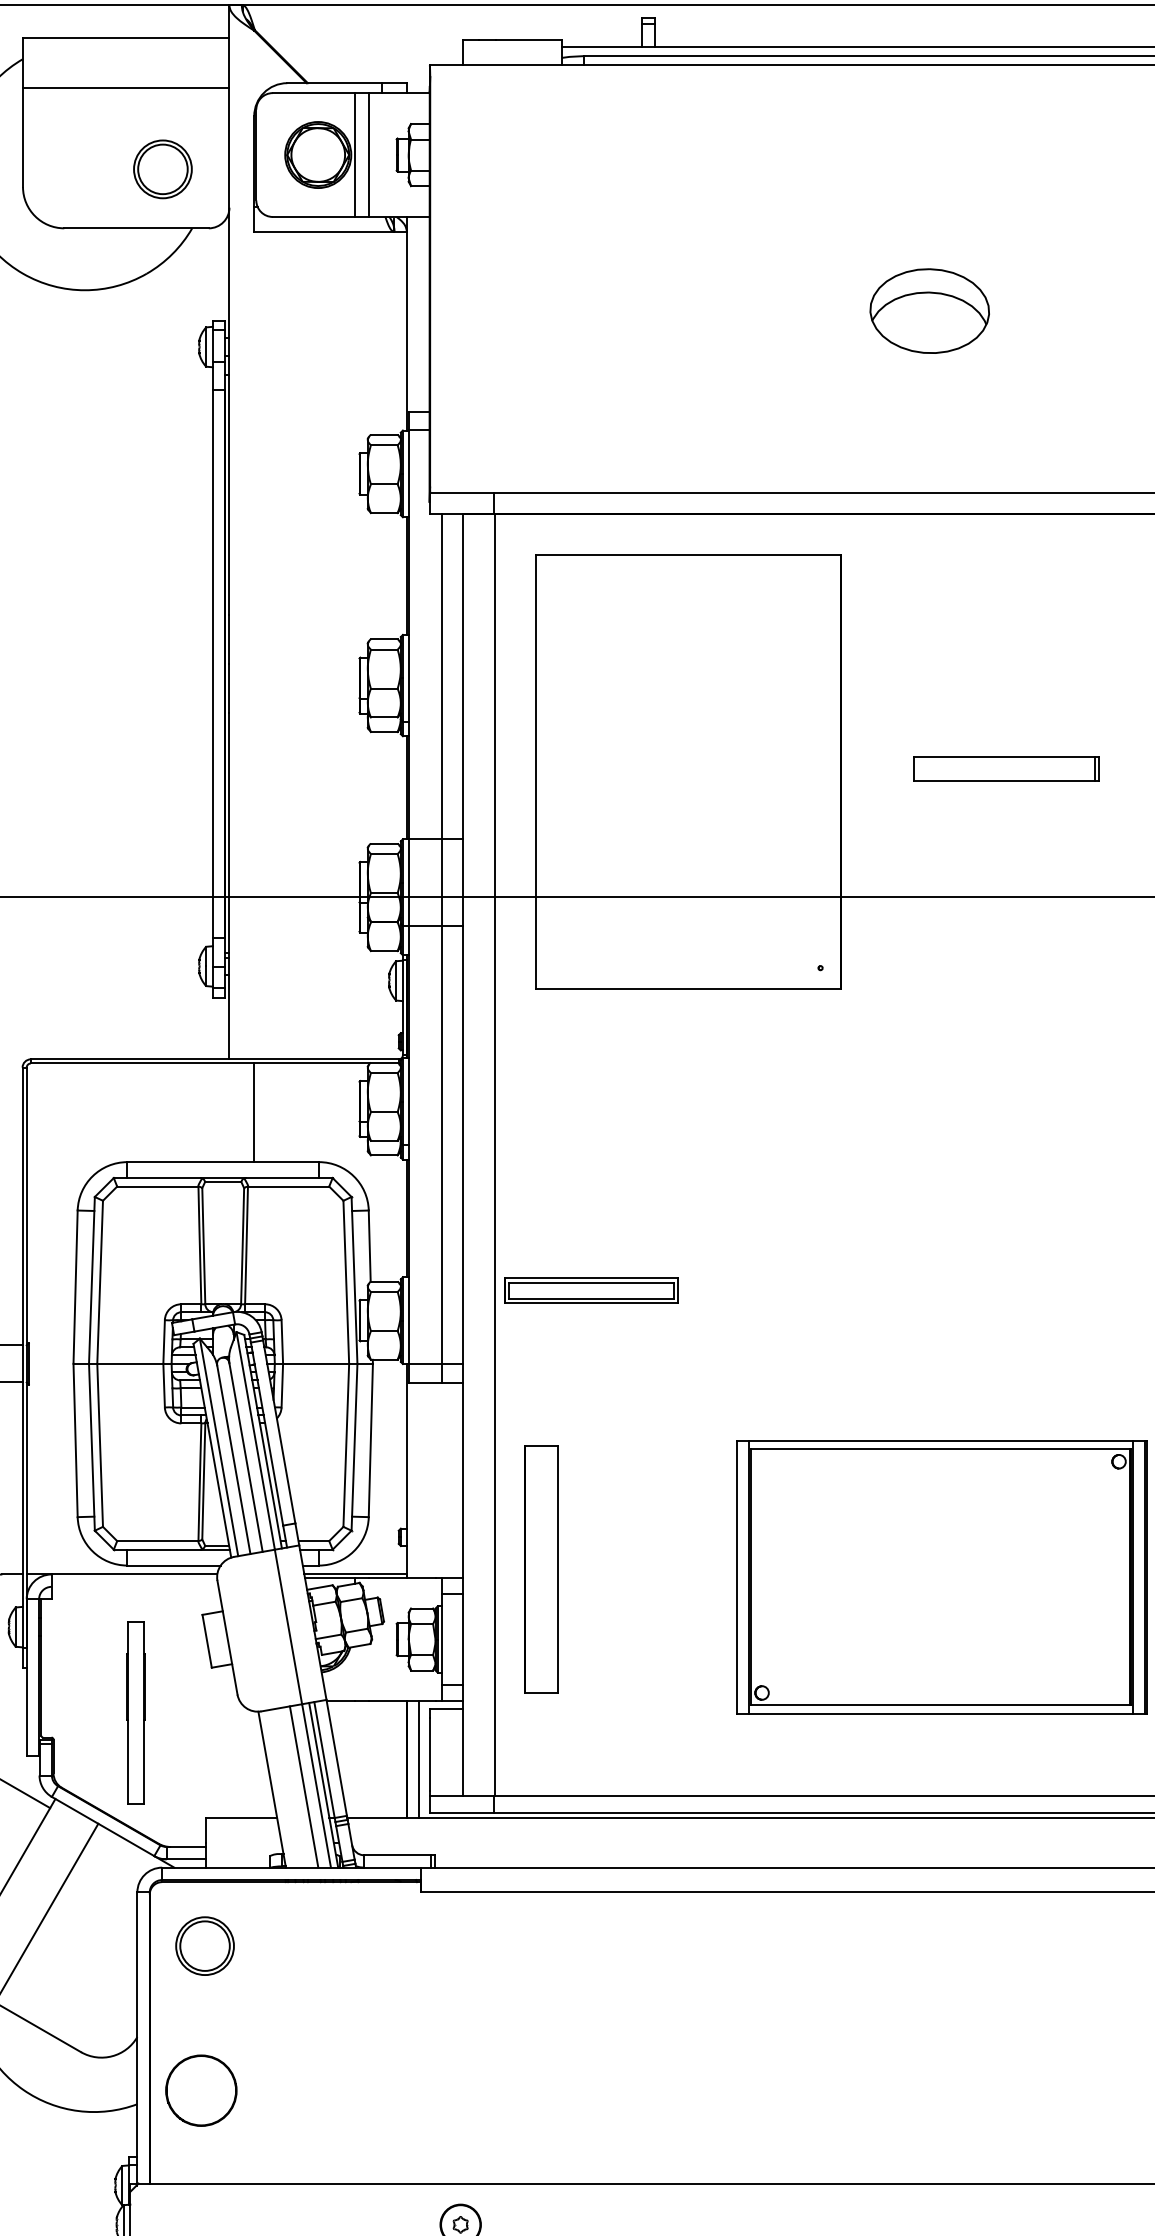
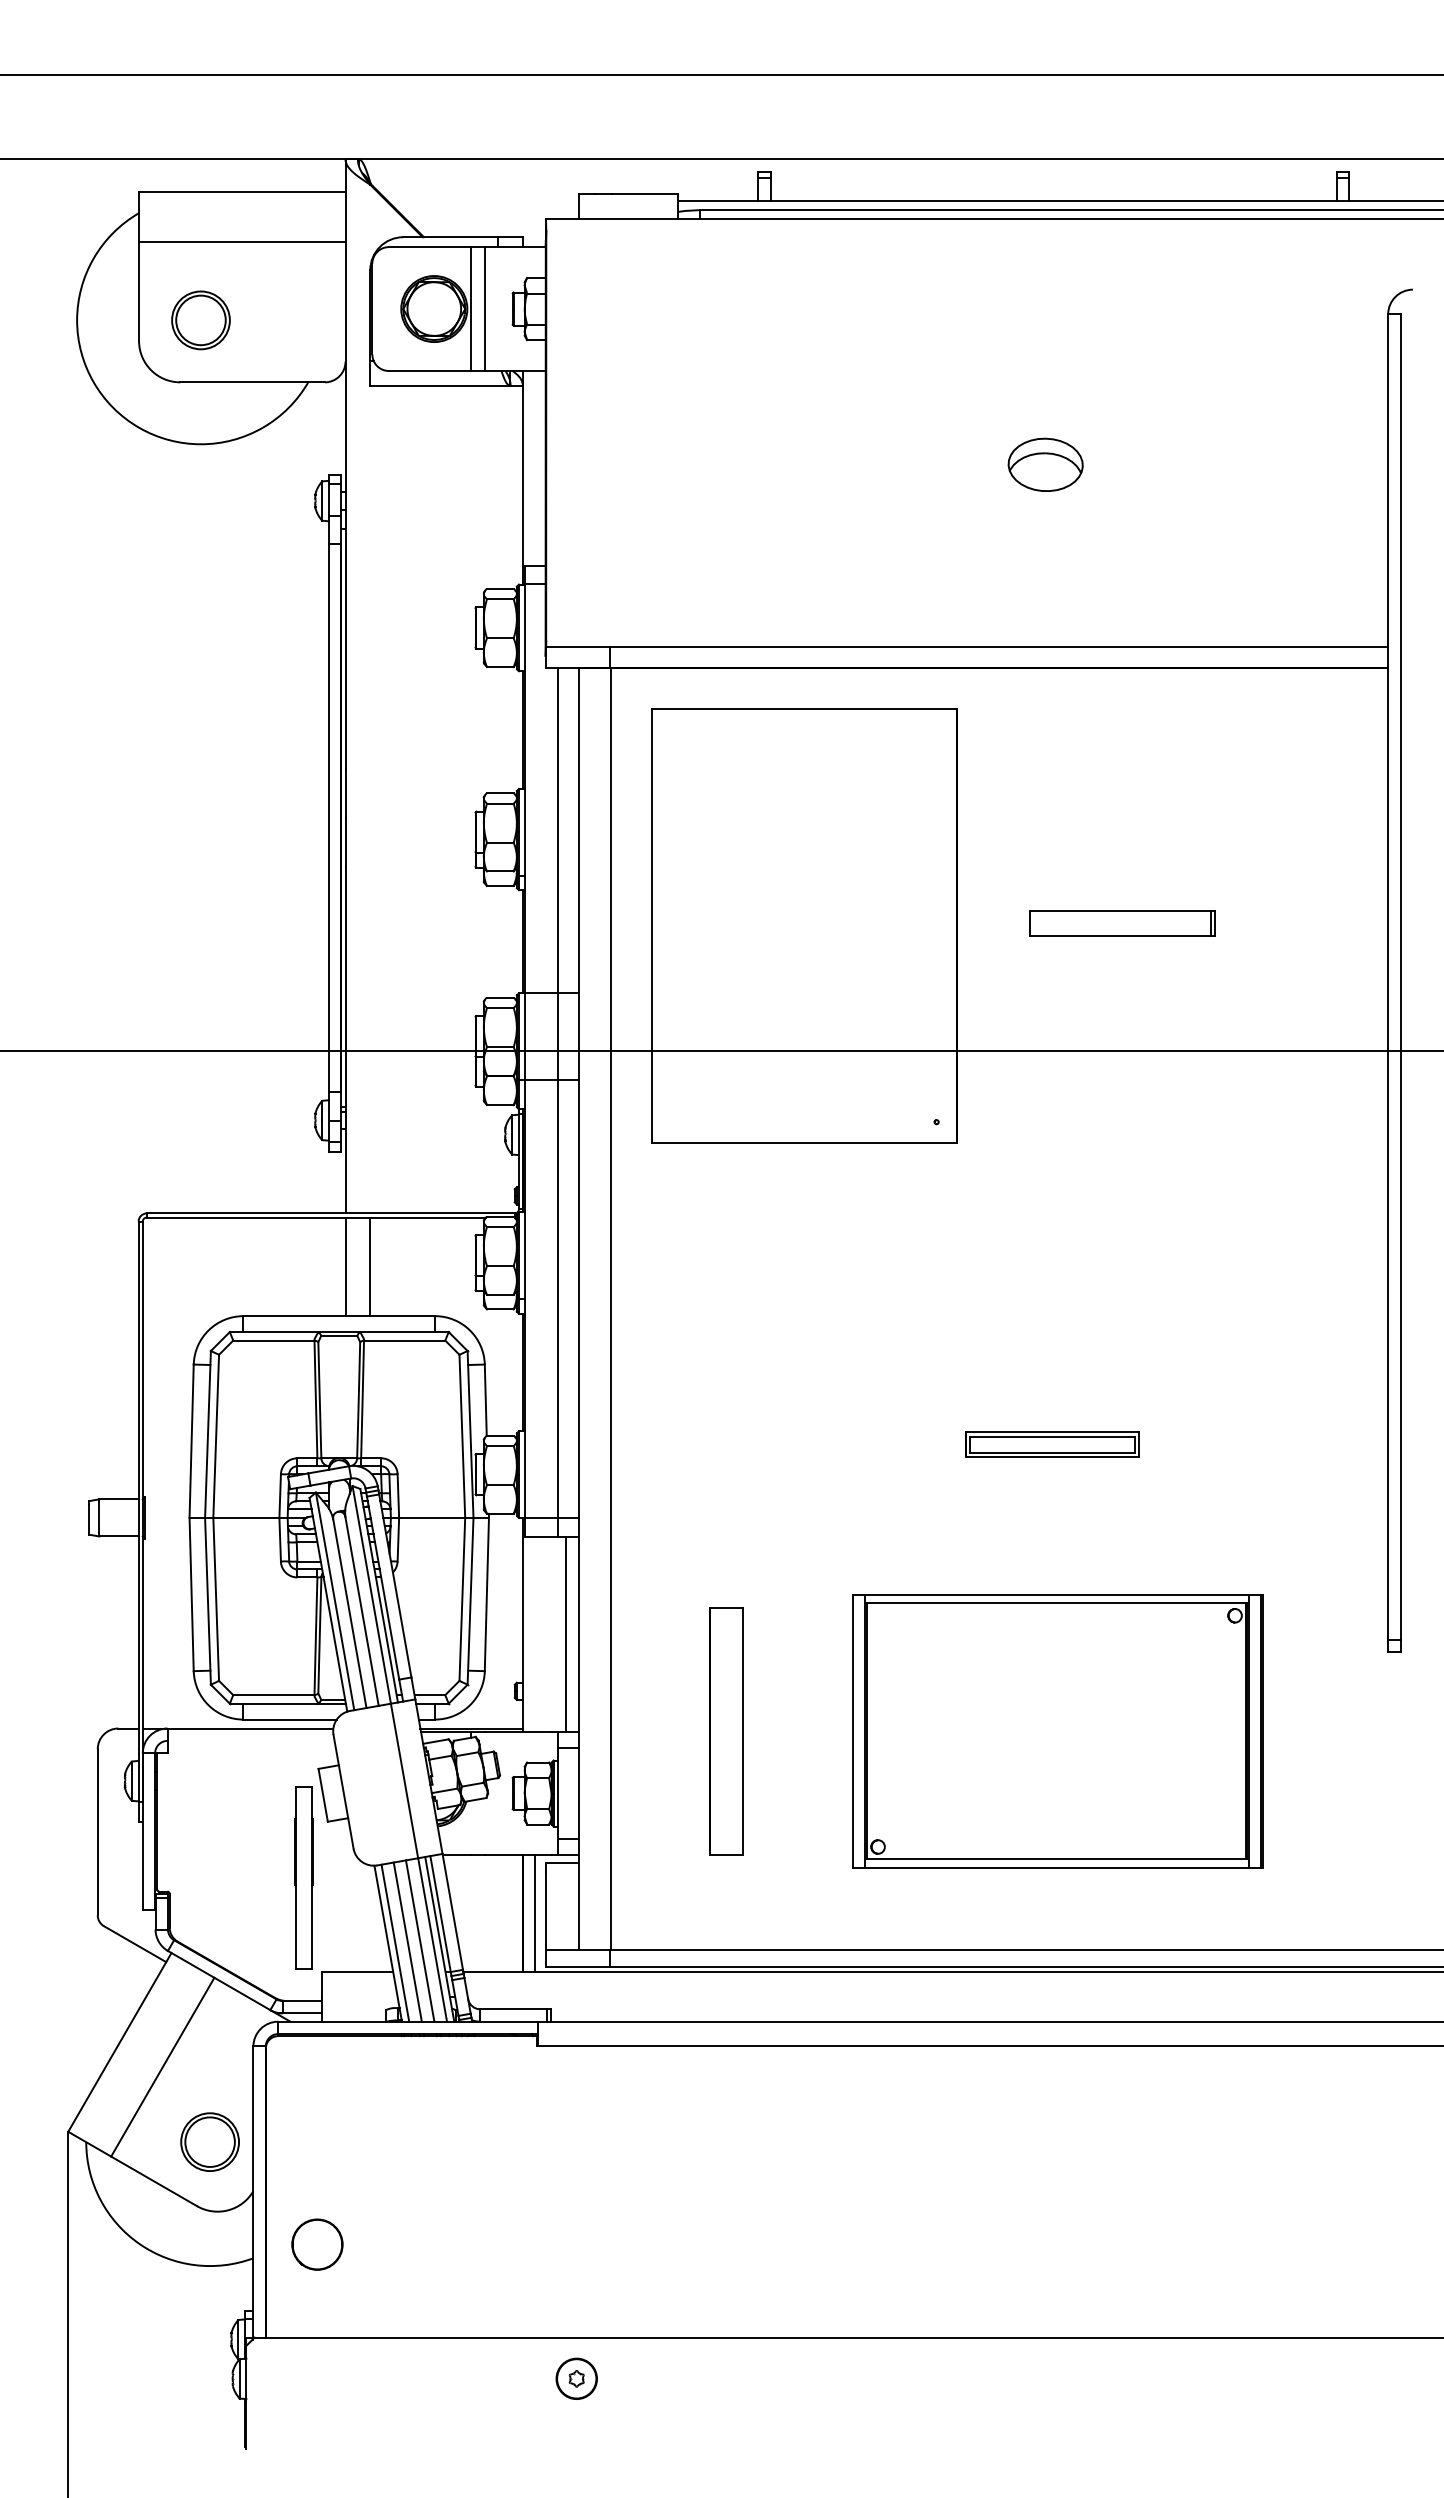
part: (162, 169) -> (200, 320), moved
part: (929, 310) -> (1045, 464), size x0.62
line: (229, 1112) -> (345, 1266), added
part: (591, 1290) -> (1052, 1444), moved
line: (449, 1479) -> (565, 1633), added
part: (541, 1569) -> (726, 1731), moved
part: (135, 1712) -> (303, 1877), moved
line: (291, 1787) -> (407, 1941), added
line: (279, 1788) -> (395, 1942), added
part: (204, 1945) -> (209, 2141), moved
circle: (201, 2090) -> (317, 2244), size x0.71

